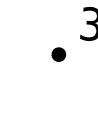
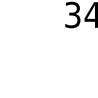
part: (58, 54) -> (49, 40), removed

